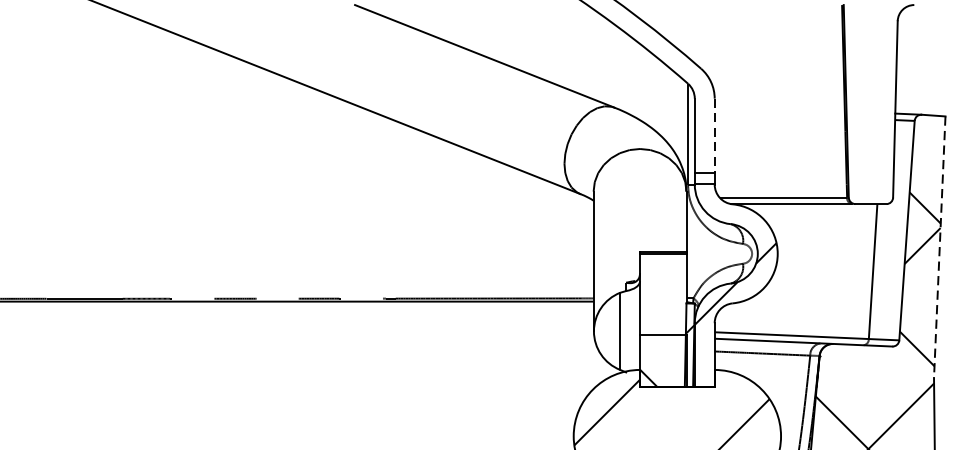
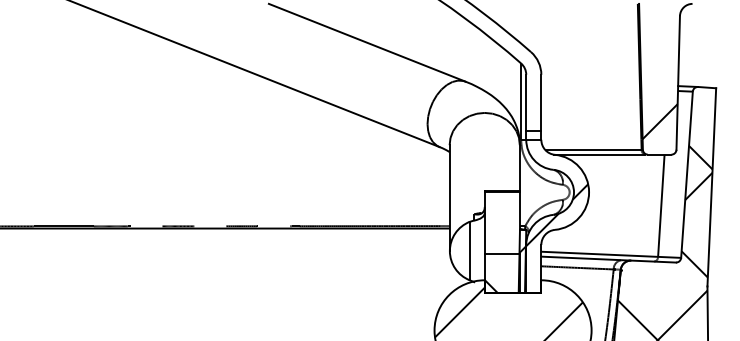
line: (714, 135) -> (541, 102), dashed -> solid
hatch: (870, 160) -> (659, 121), added
line: (939, 247) -> (711, 187), dashed -> solid

